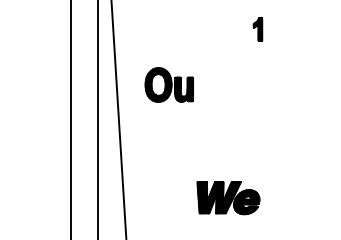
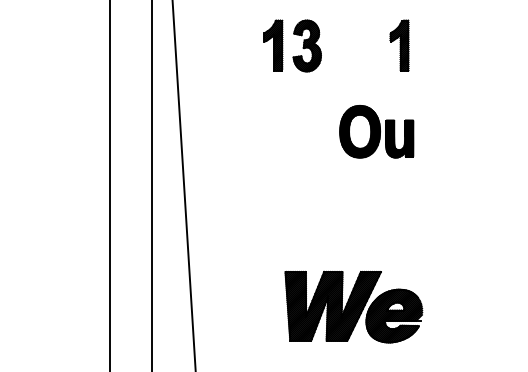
part: (188, 29) -> (291, 45), added
part: (257, 29) -> (398, 45), size x1.43
part: (168, 84) -> (375, 131), moved
part: (228, 197) -> (353, 306), size x1.43

